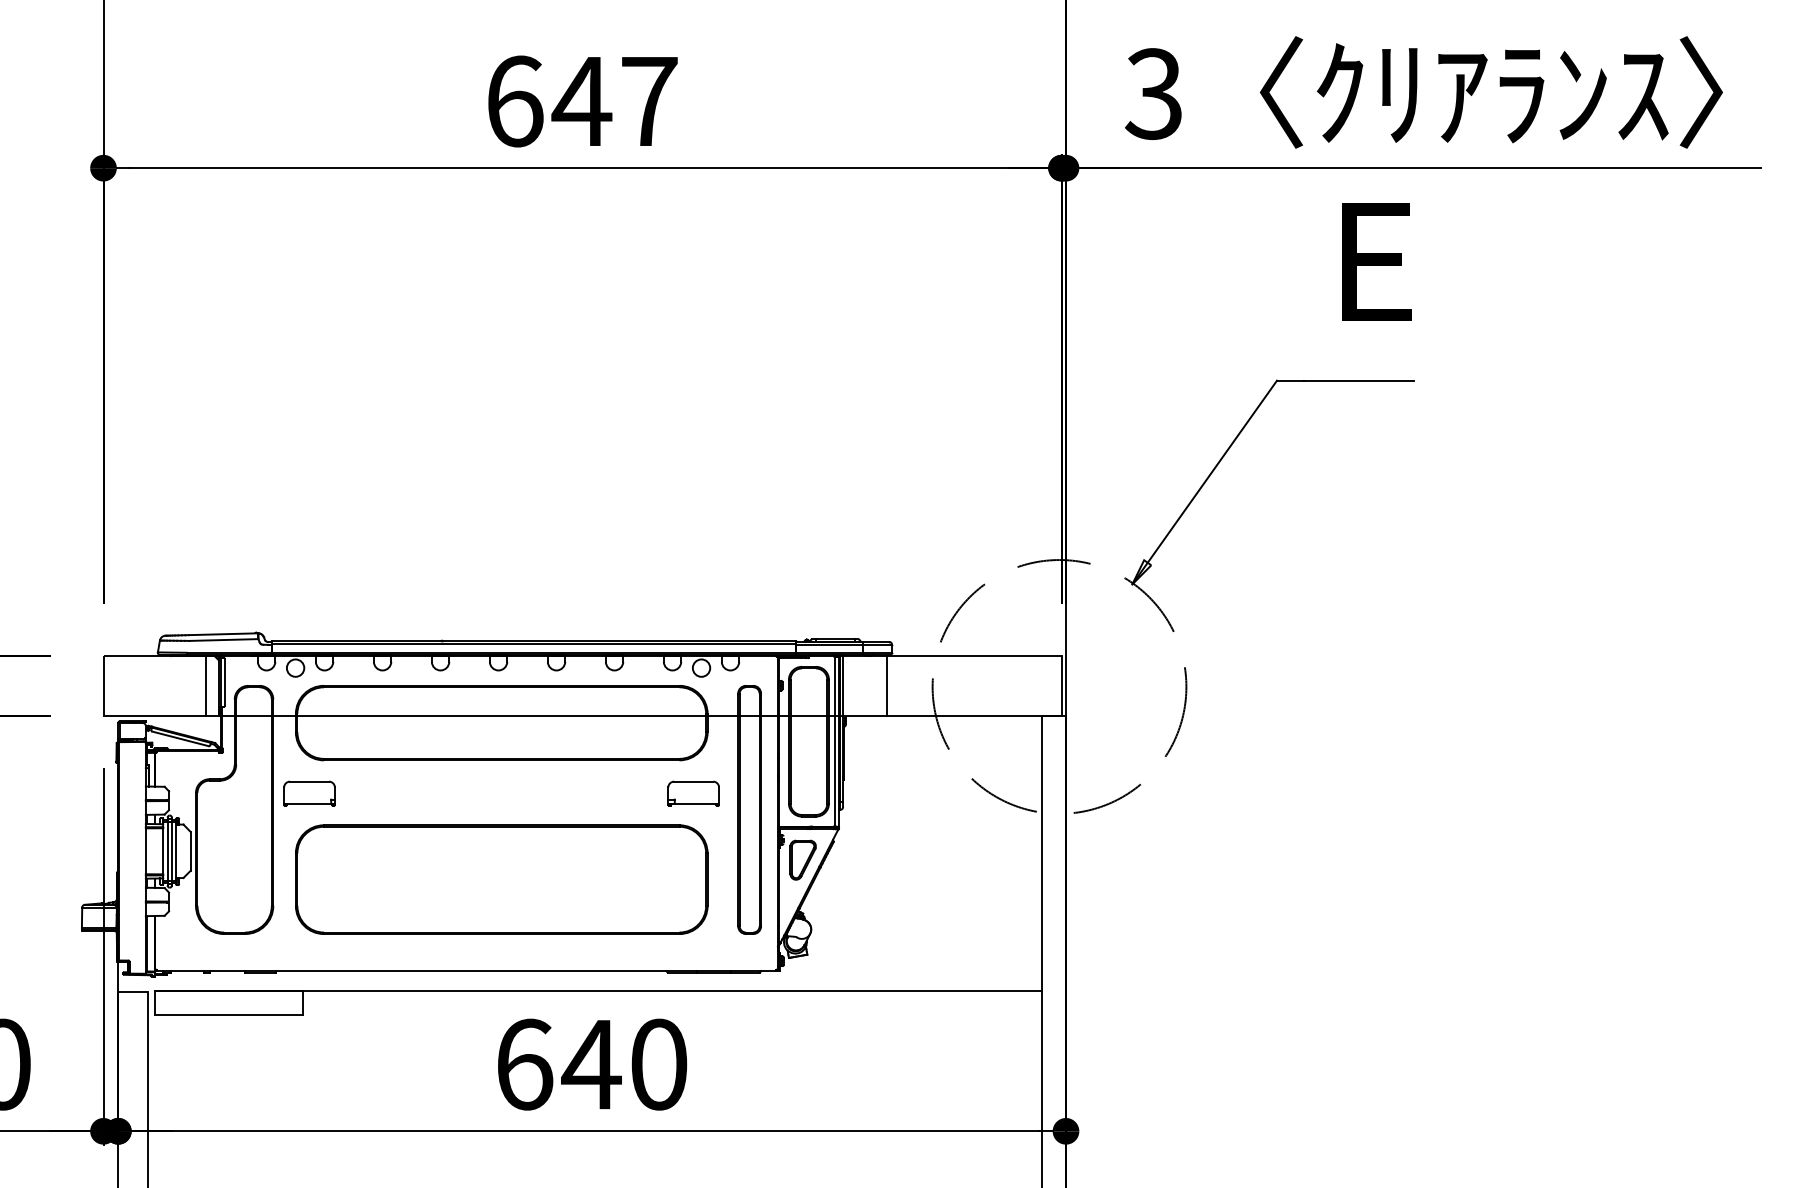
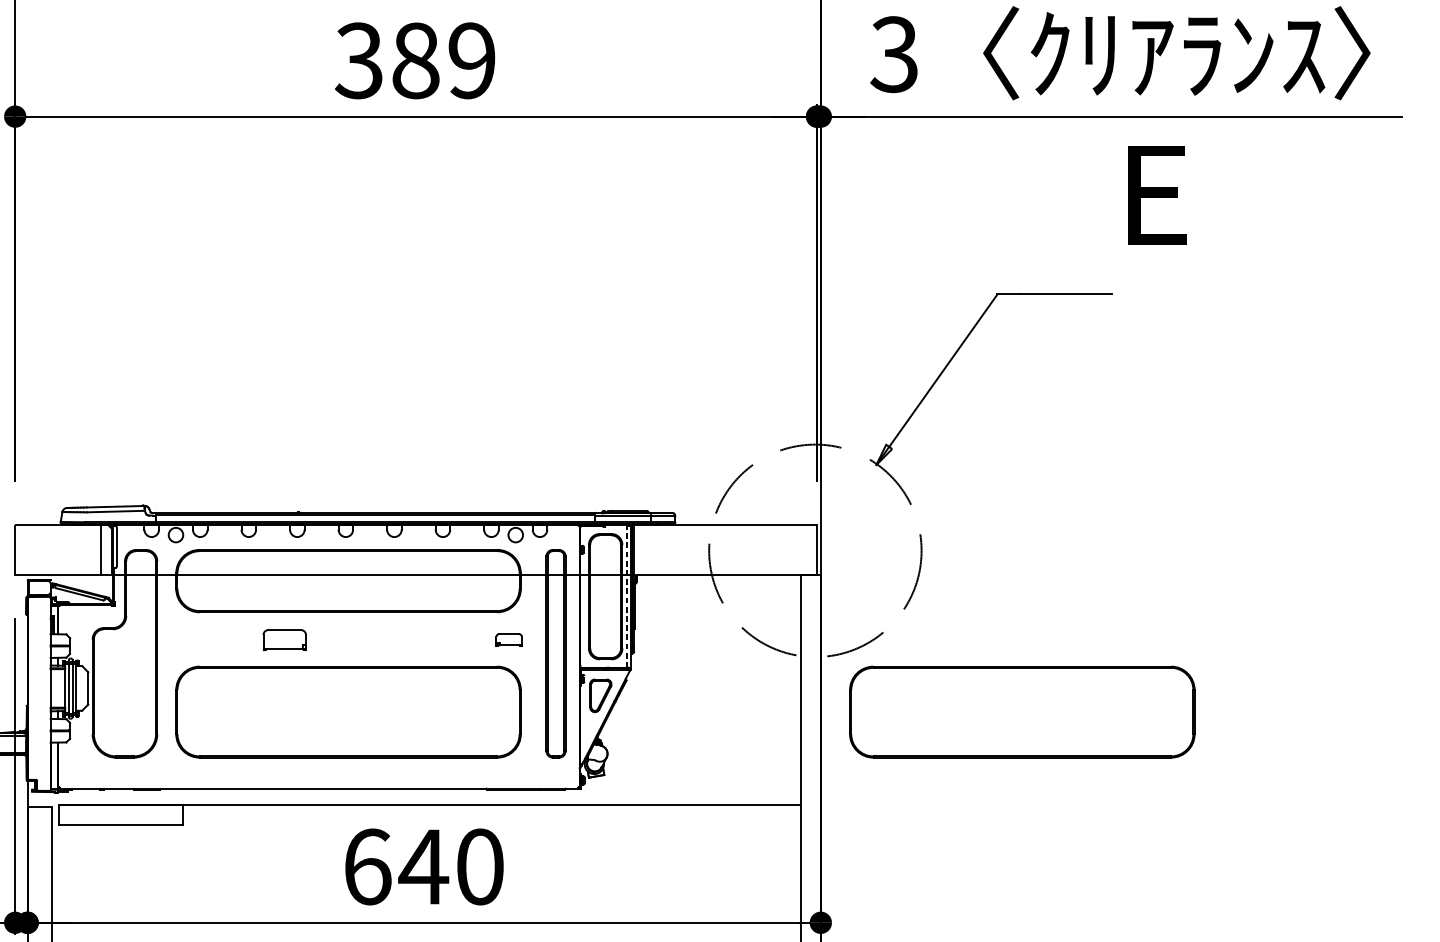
text: (581, 101) -> (415, 60), 647 -> 389
text: (1376, 261) -> (1156, 194), moved
line: (886, 685) -> (670, 549), removed
line: (834, 741) -> (627, 596), solid -> dashed
part: (309, 793) -> (284, 640), moved
part: (693, 793) -> (509, 640), size x0.6
part: (1306, 879) -> (1022, 712), added

